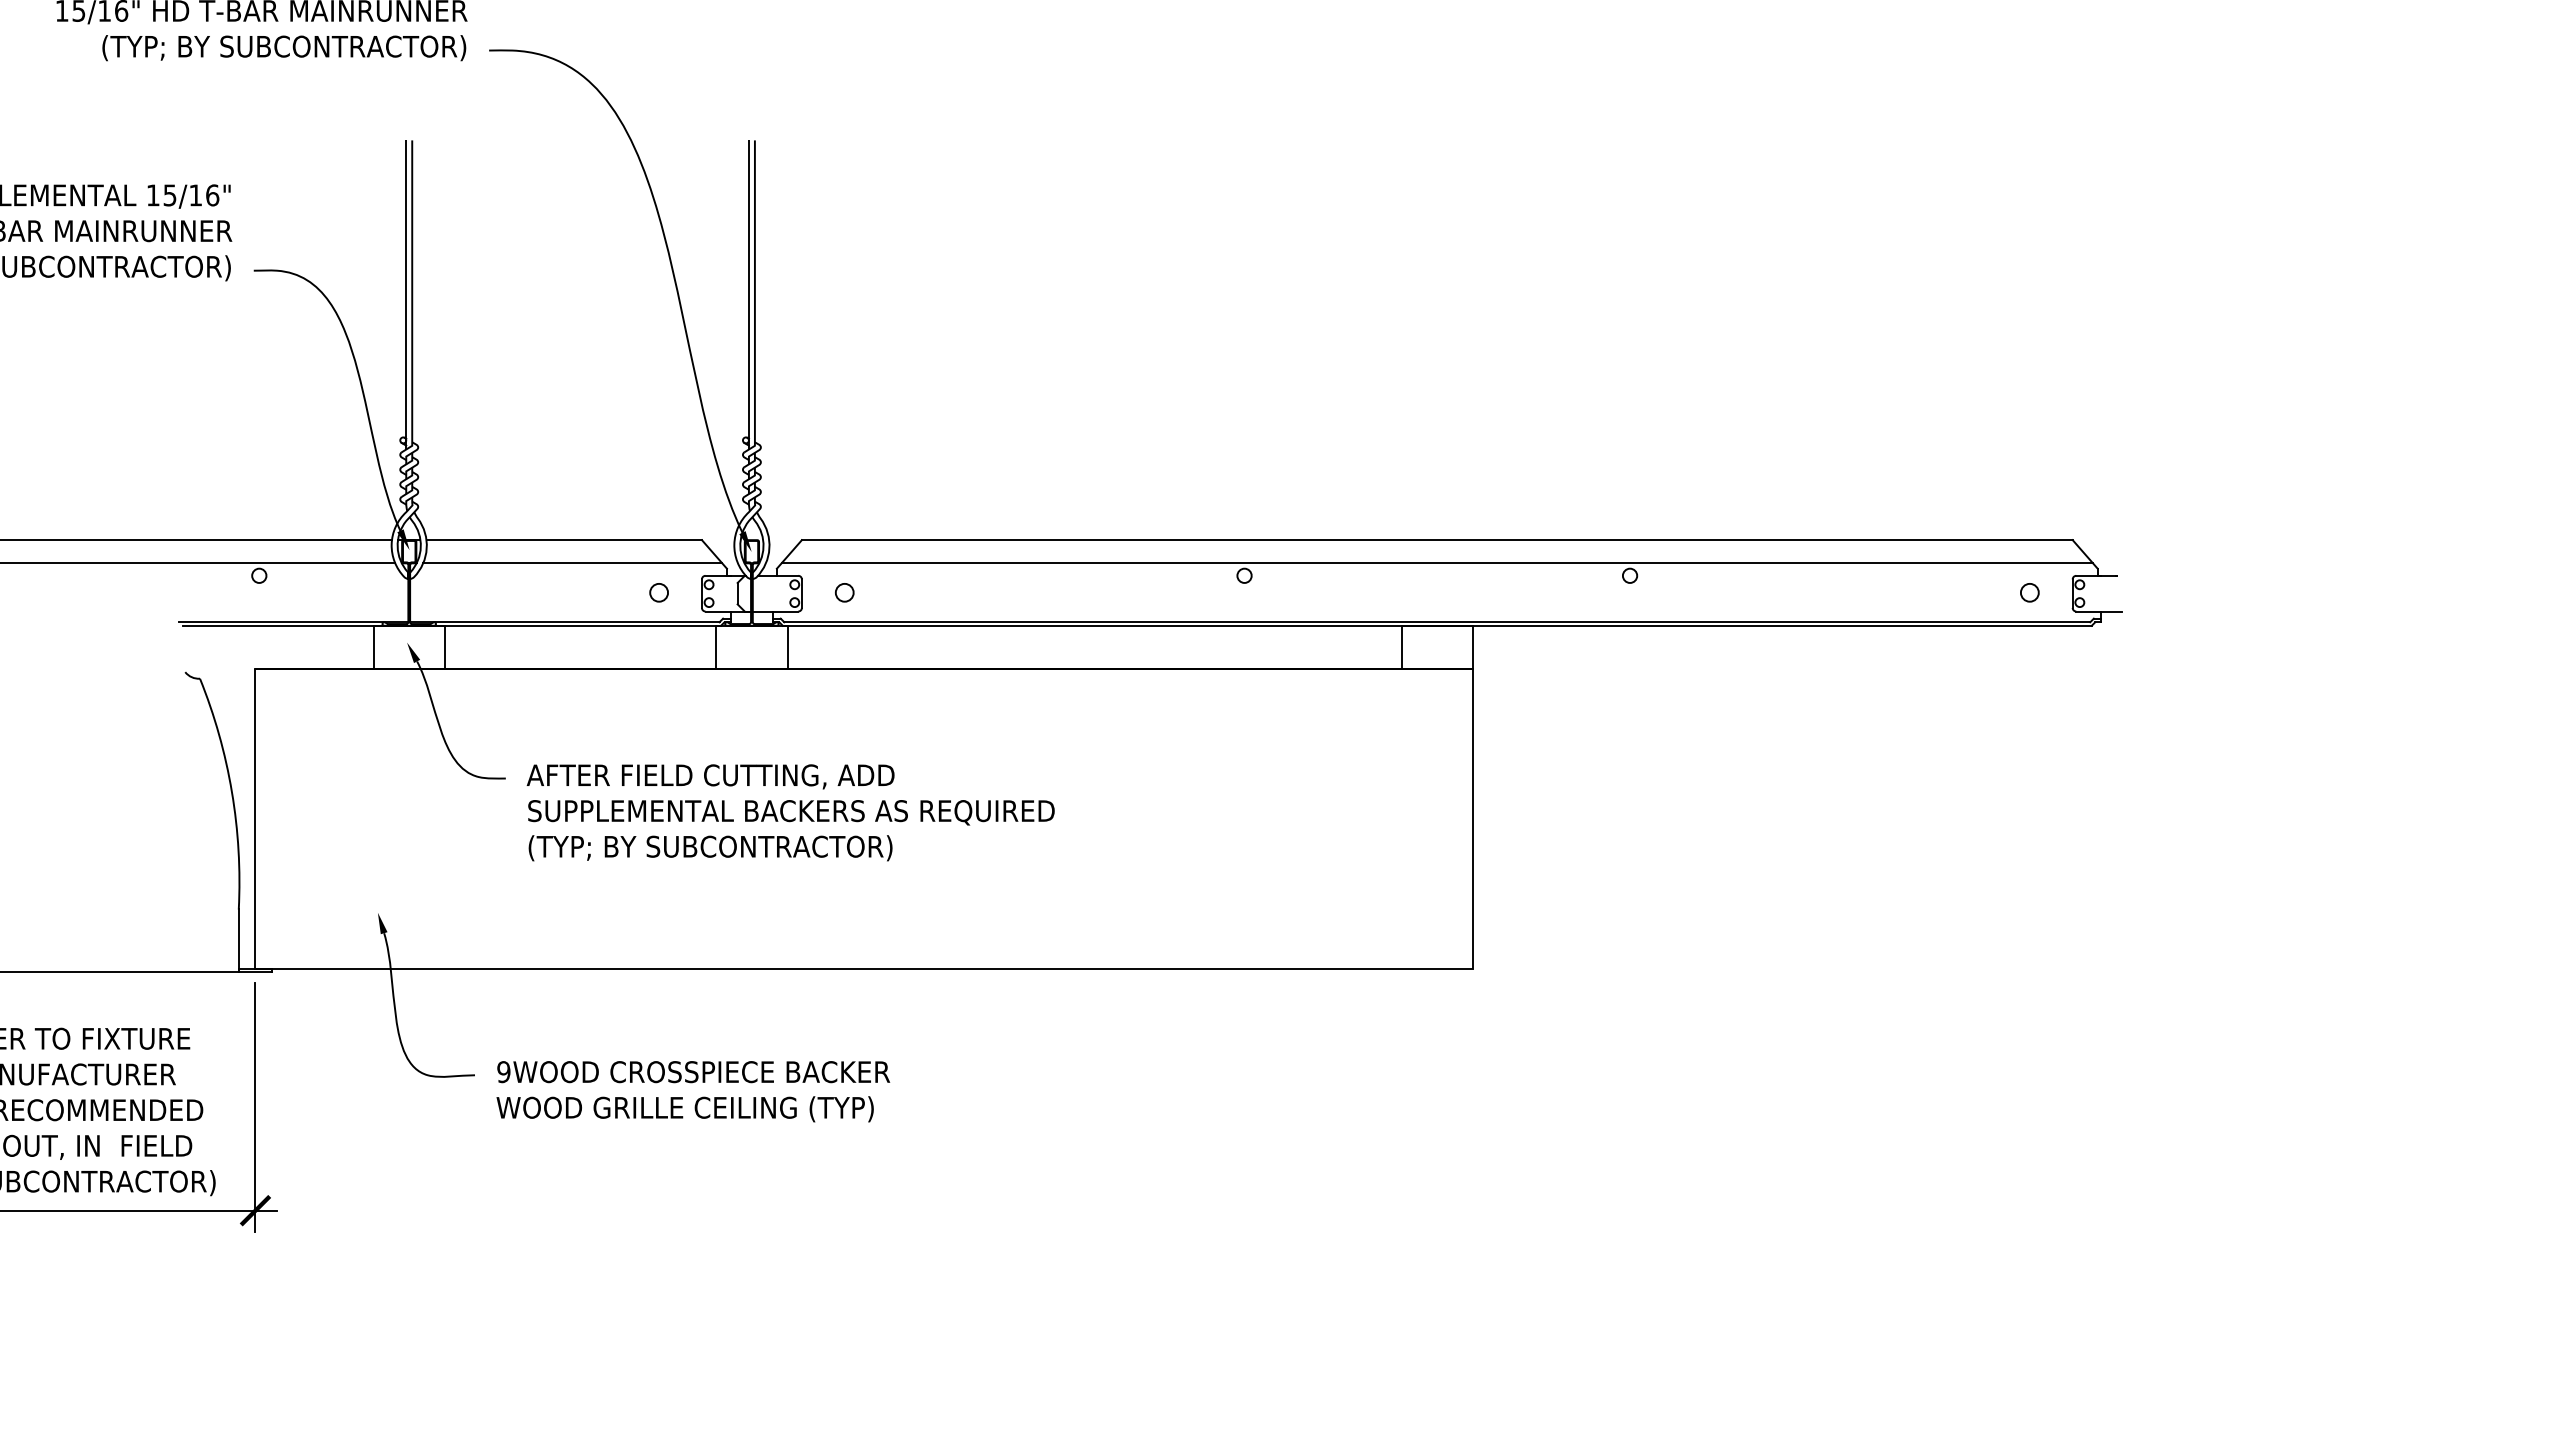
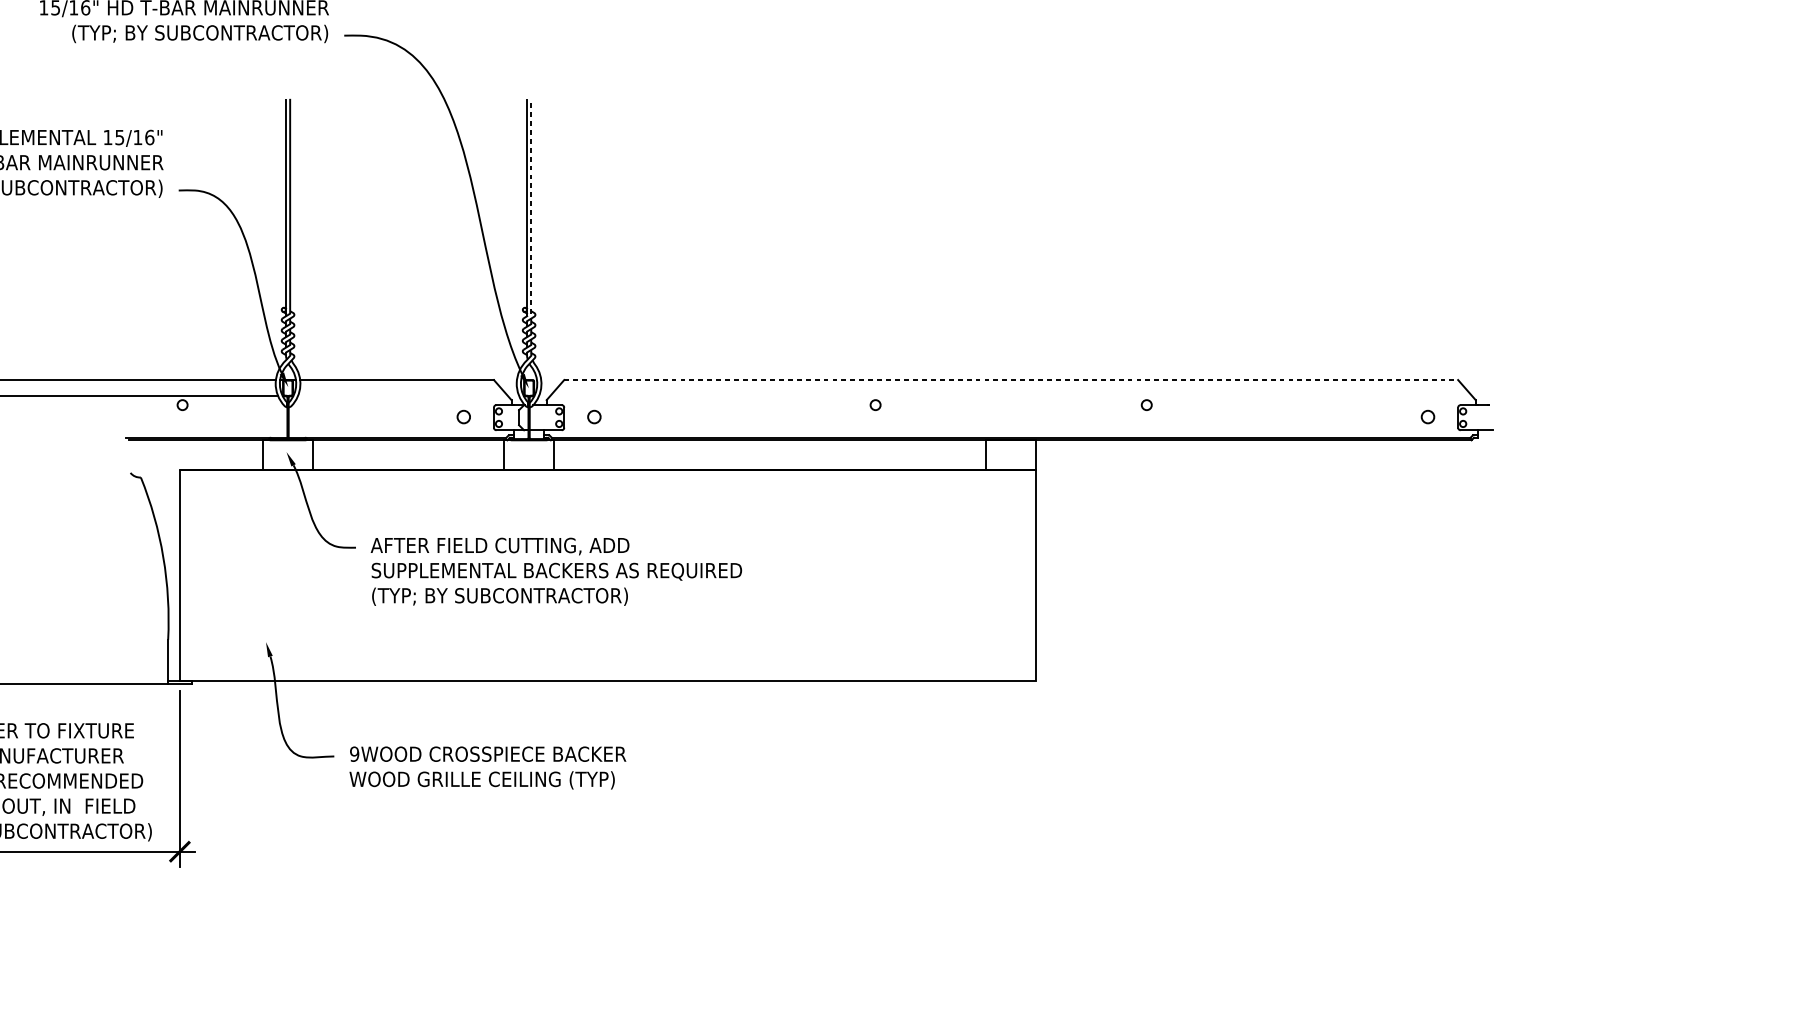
line: (754, 300) -> (530, 211), solid -> dashed
line: (1437, 540) -> (1011, 380), solid -> dashed
line: (572, 563) -> (402, 396), removed
line: (1437, 563) -> (1011, 396), removed

